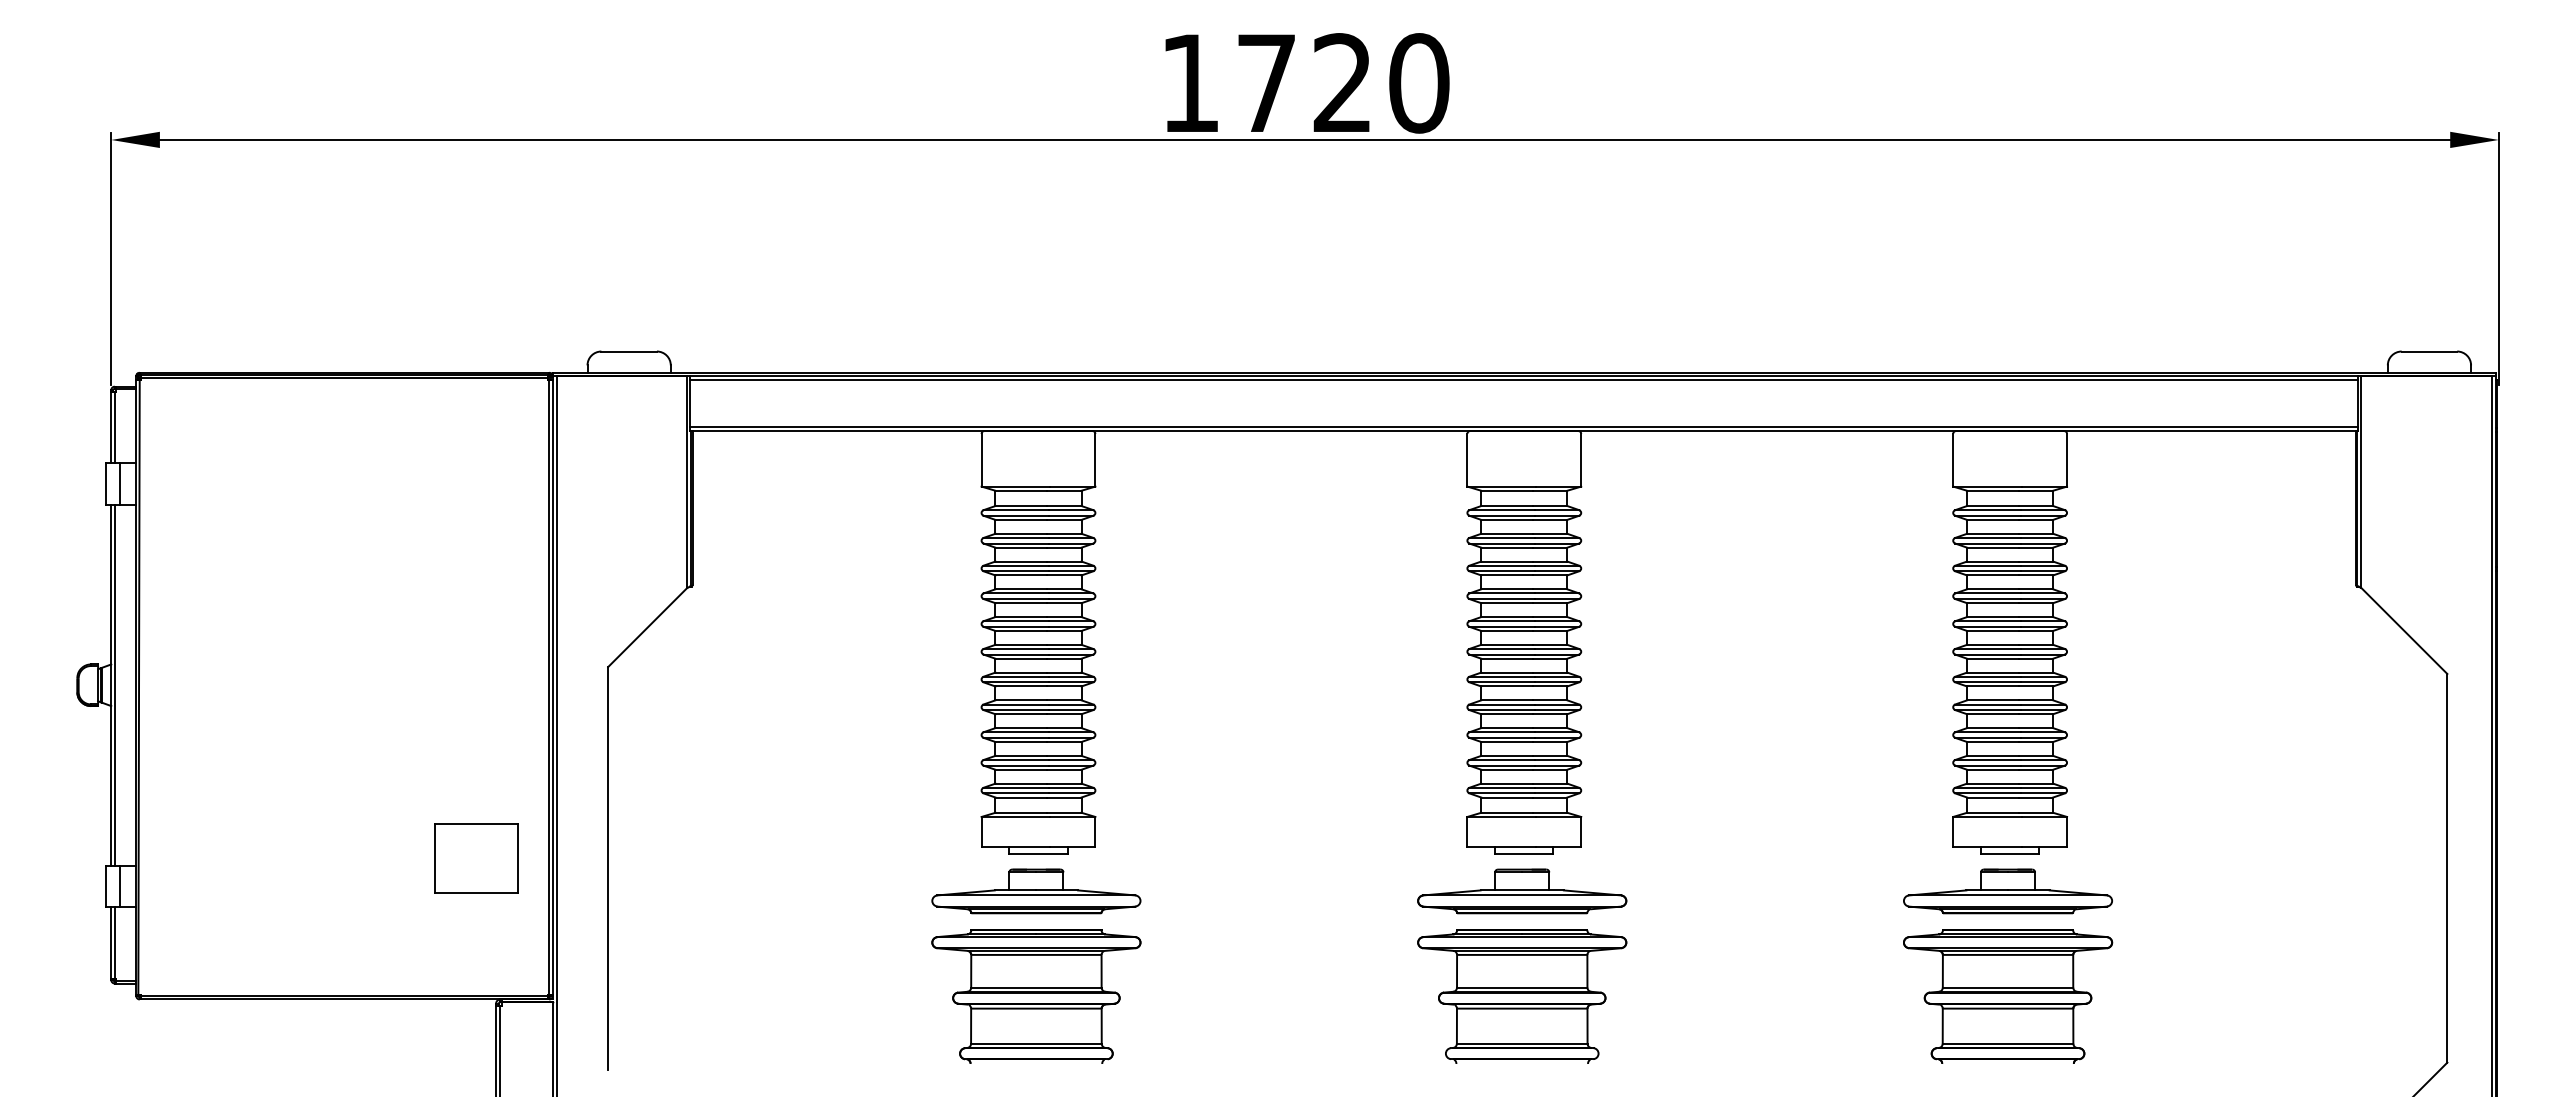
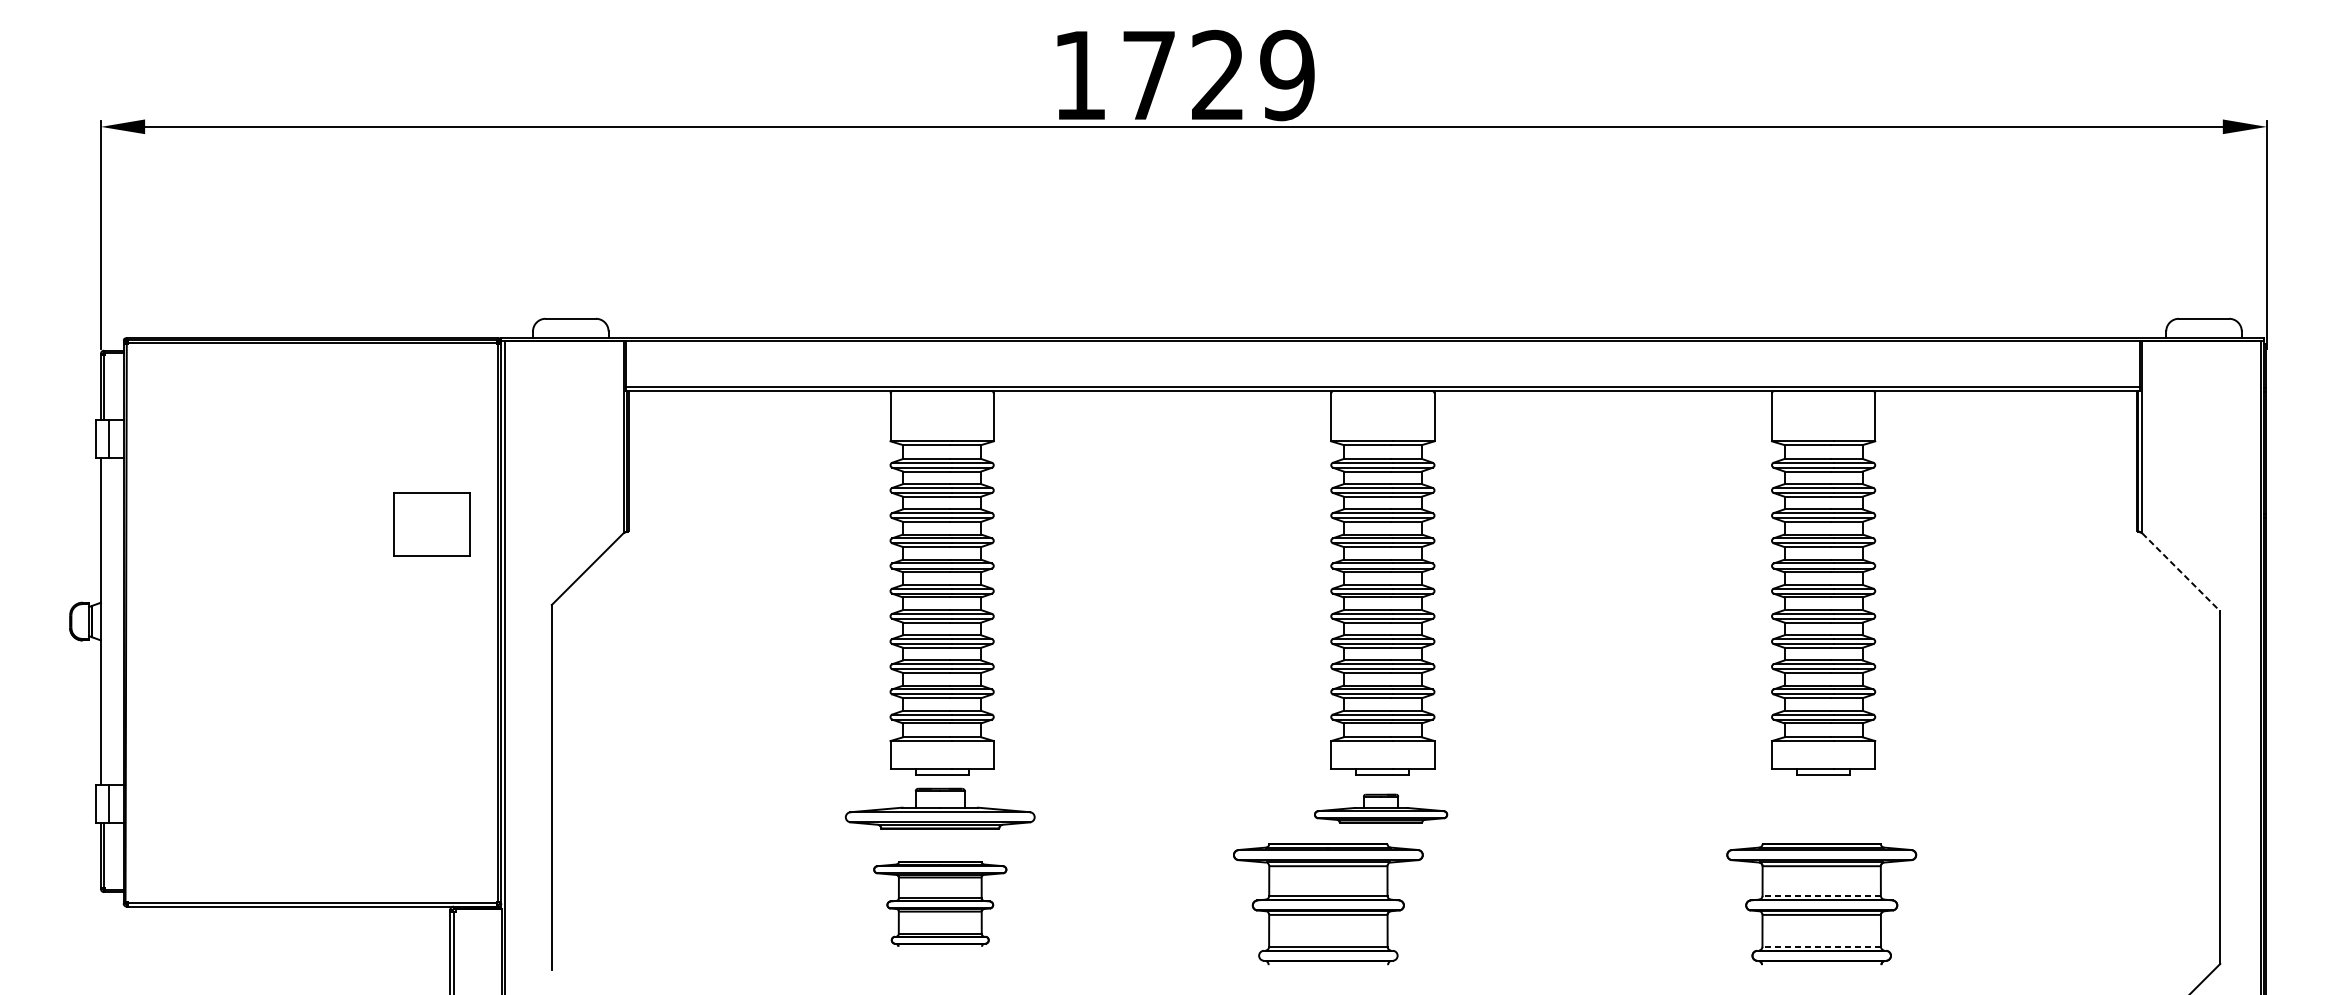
text: (1419, 83) -> (1287, 75), 1720 -> 1729
line: (1524, 379) -> (1383, 344), removed
line: (2404, 630) -> (2181, 571), solid -> dashed
line: (114, 684) -> (103, 620), removed
part: (476, 858) -> (432, 524), moved
part: (1522, 891) -> (1381, 808), size x0.7
part: (2007, 891) -> (1821, 808), removed
line: (2007, 987) -> (1821, 895), solid -> dashed
part: (1036, 996) -> (940, 903), size x0.7
part: (1522, 996) -> (1328, 903), moved
line: (2007, 1043) -> (1821, 946), solid -> dashed

